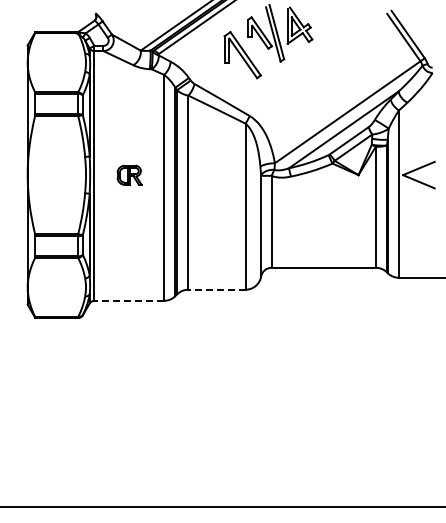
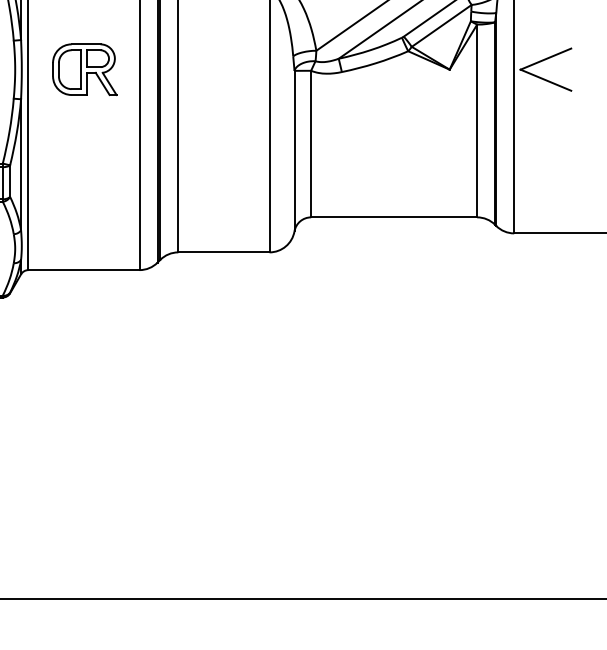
part: (129, 175) -> (84, 70), size x1.67
line: (216, 289) -> (223, 252), dashed -> solid
line: (129, 300) -> (84, 269), dashed -> solid

